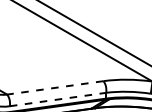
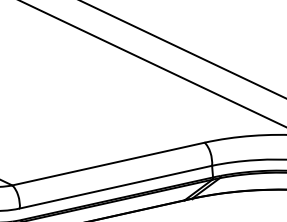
line: (55, 87) -> (108, 163), dashed -> solid
line: (58, 99) -> (116, 187), dashed -> solid

